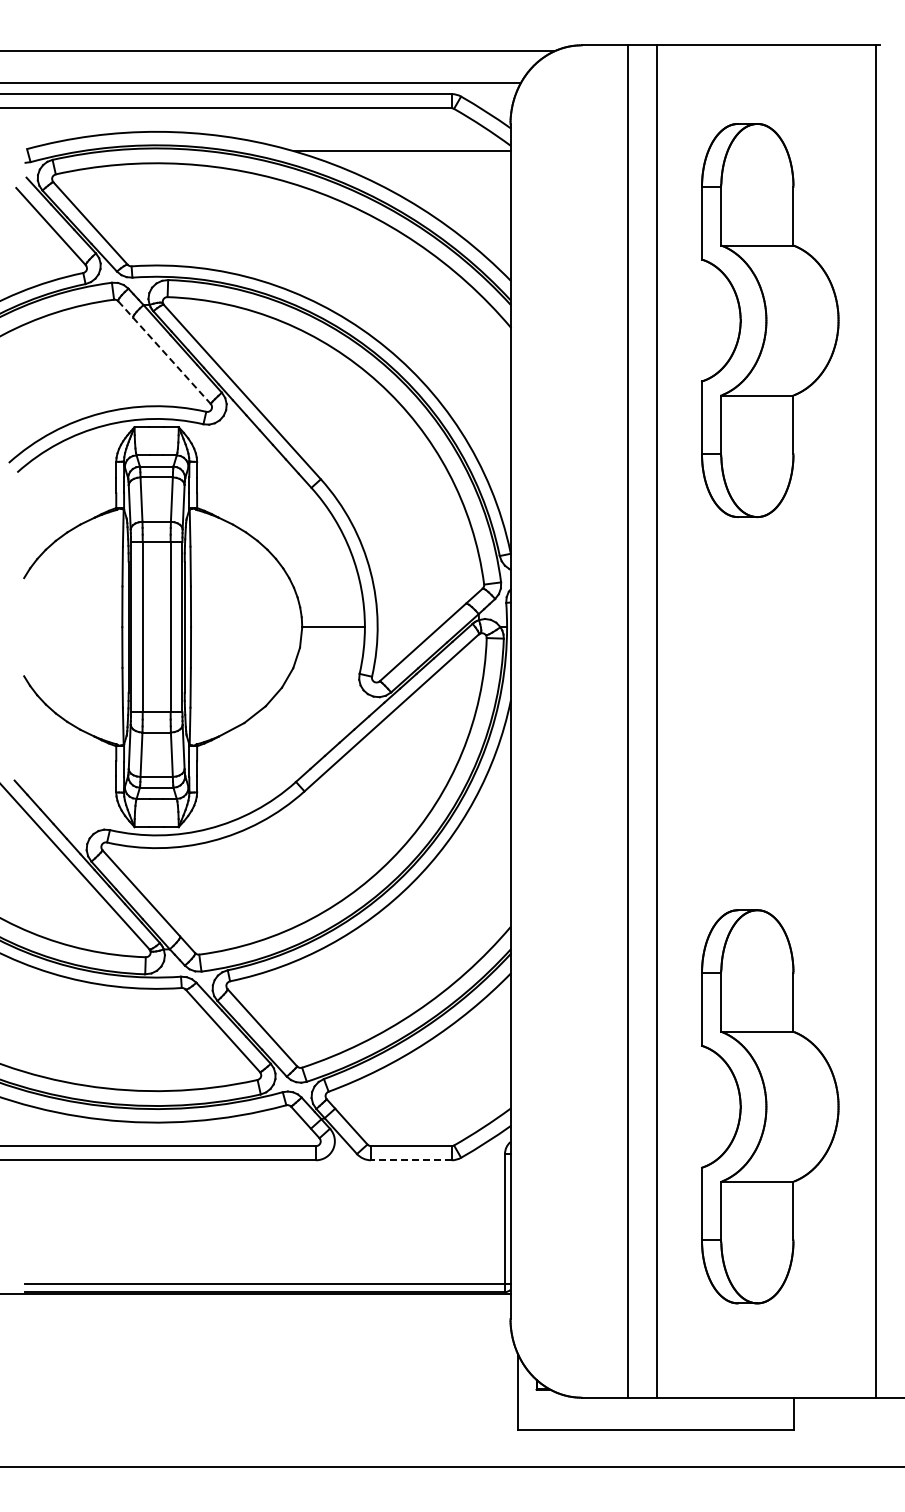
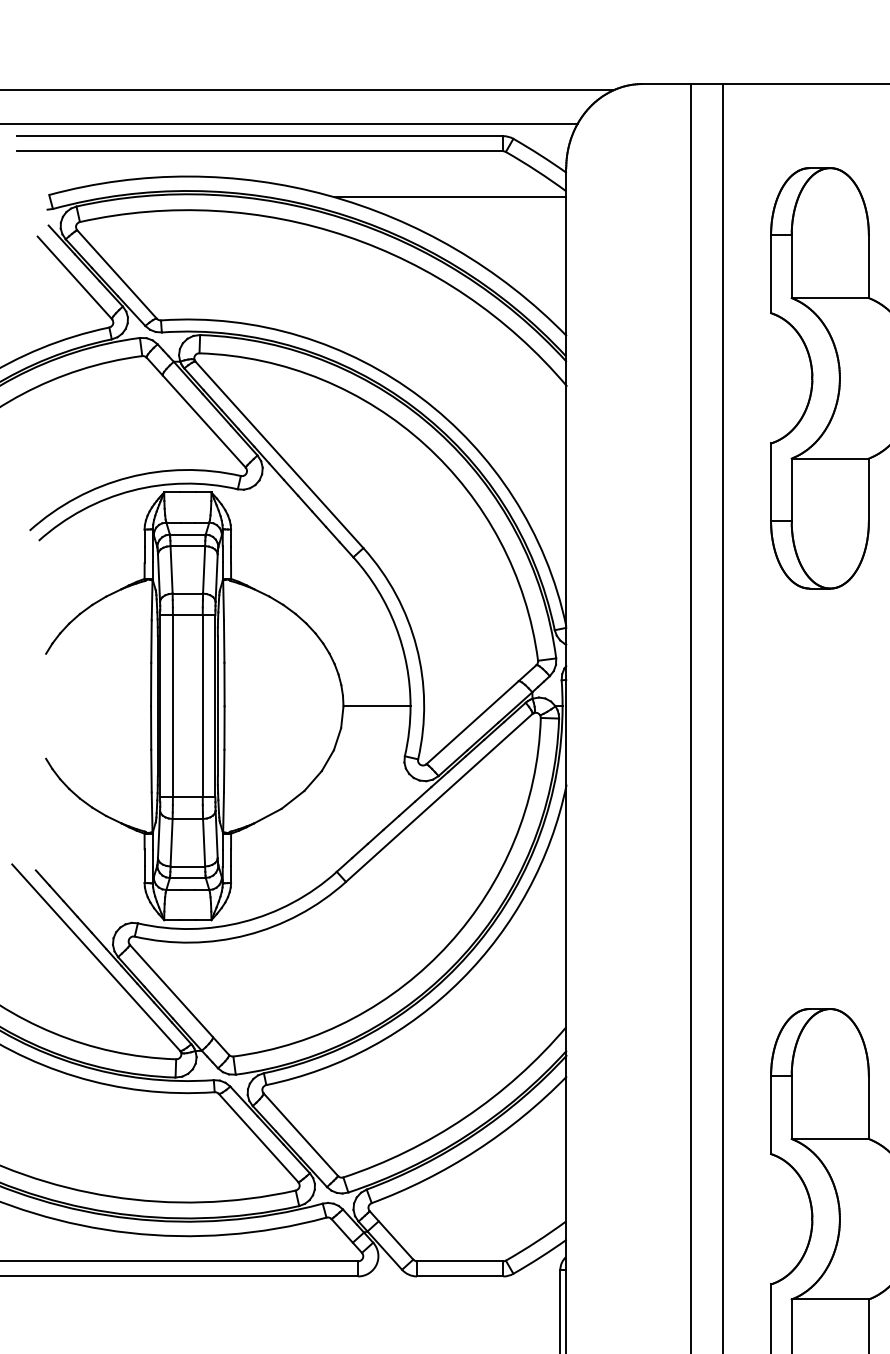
line: (164, 353) -> (196, 413), dashed -> solid
line: (410, 1160) -> (459, 1276), dashed -> solid

